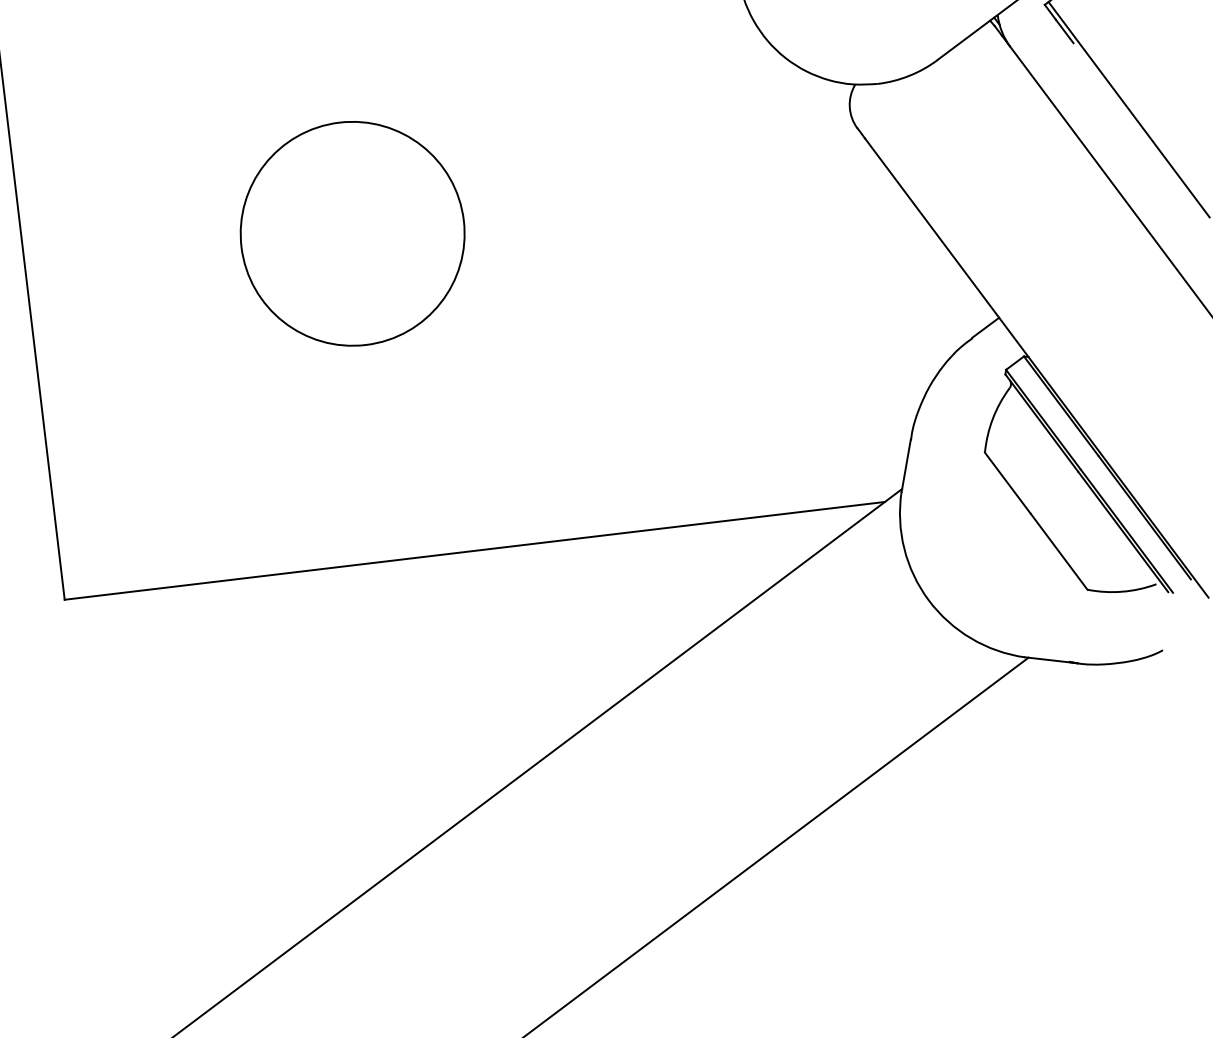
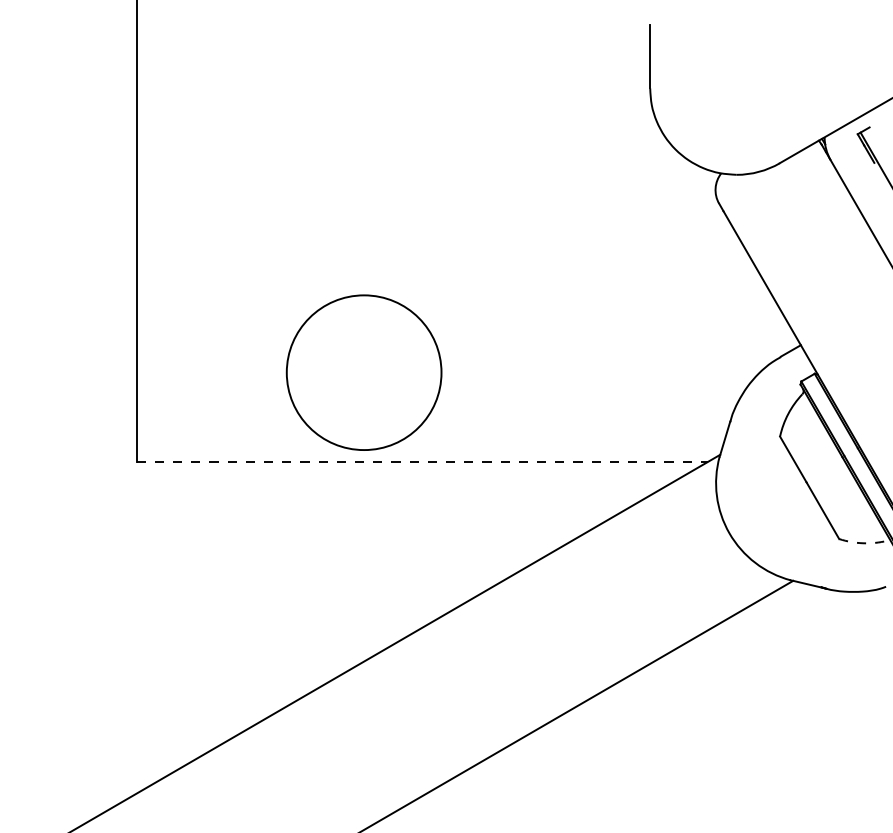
circle: (351, 233) -> (363, 372), moved
line: (475, 551) -> (422, 462), solid -> dashed
arc: (1121, 592) -> (862, 543), solid -> dashed

